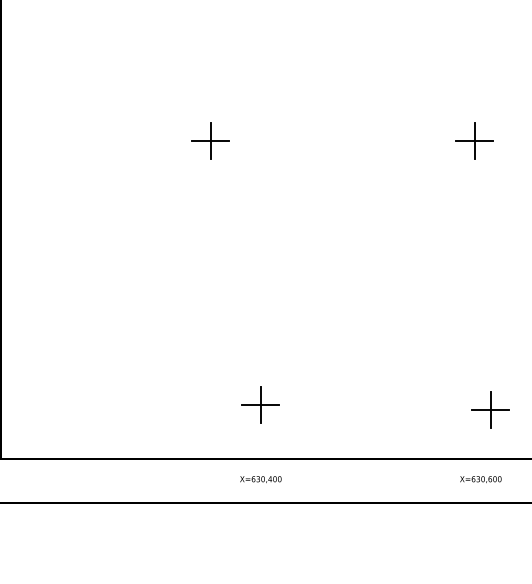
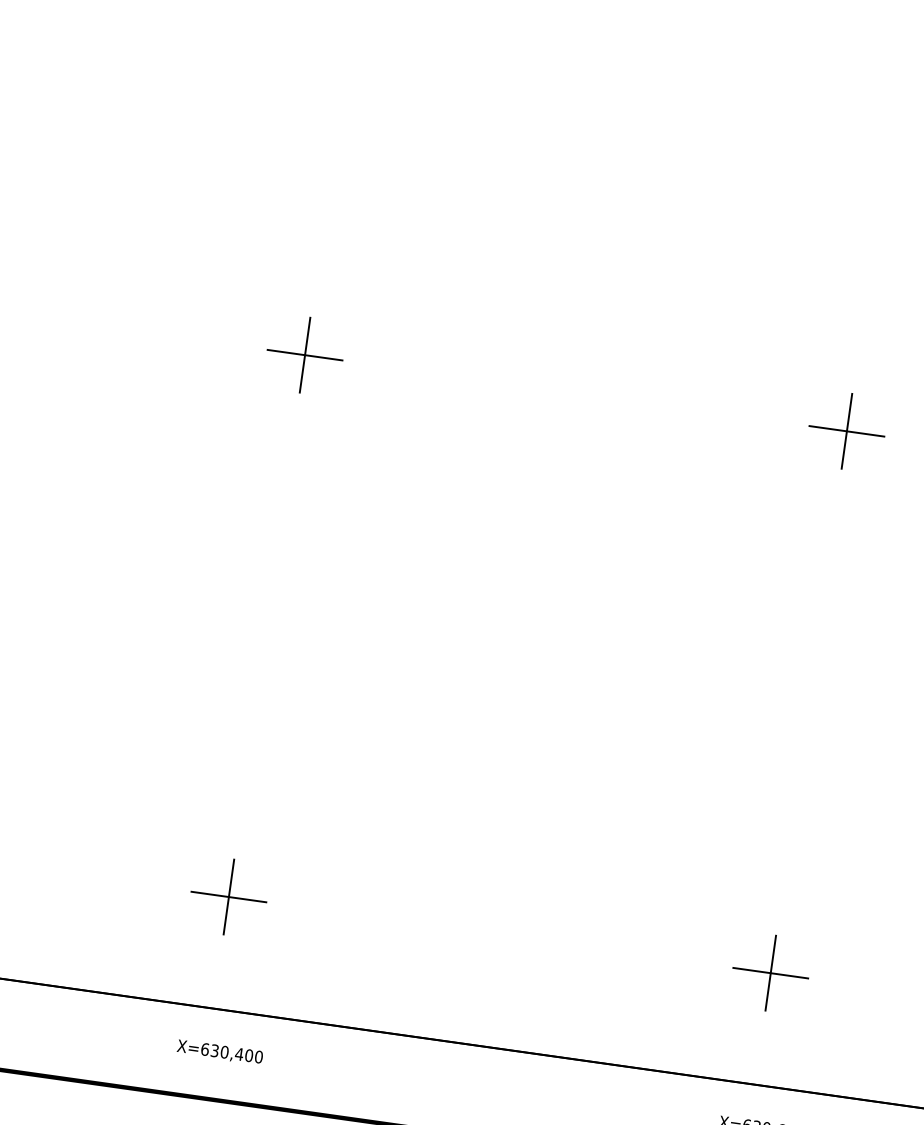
part: (260, 404) -> (228, 896), moved
part: (490, 409) -> (770, 972), moved
text: (260, 479) -> (219, 1052), moved

